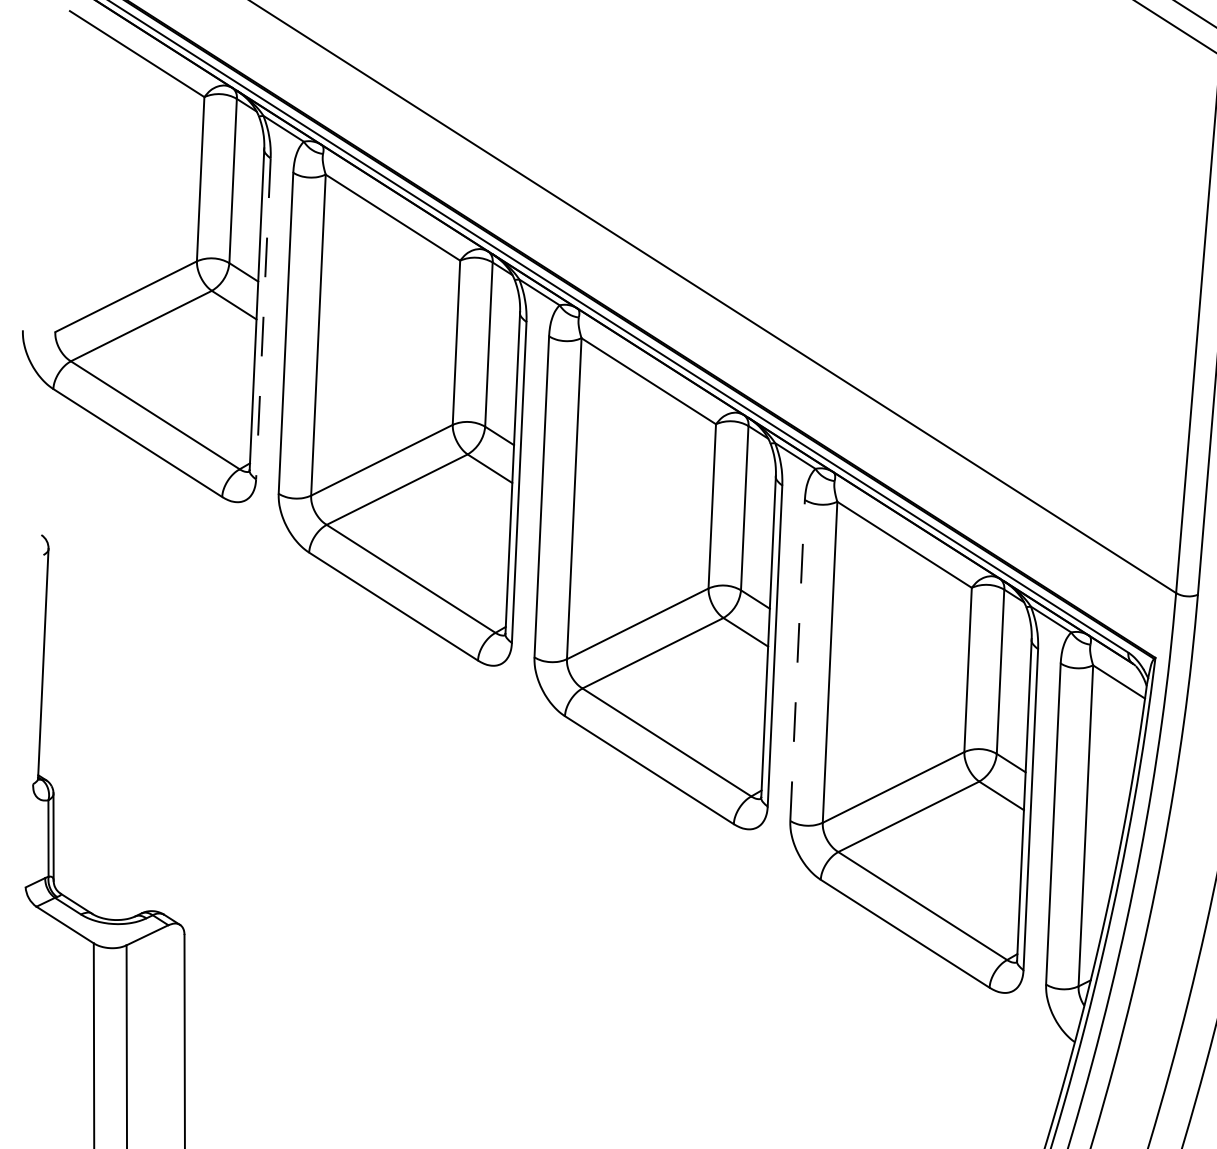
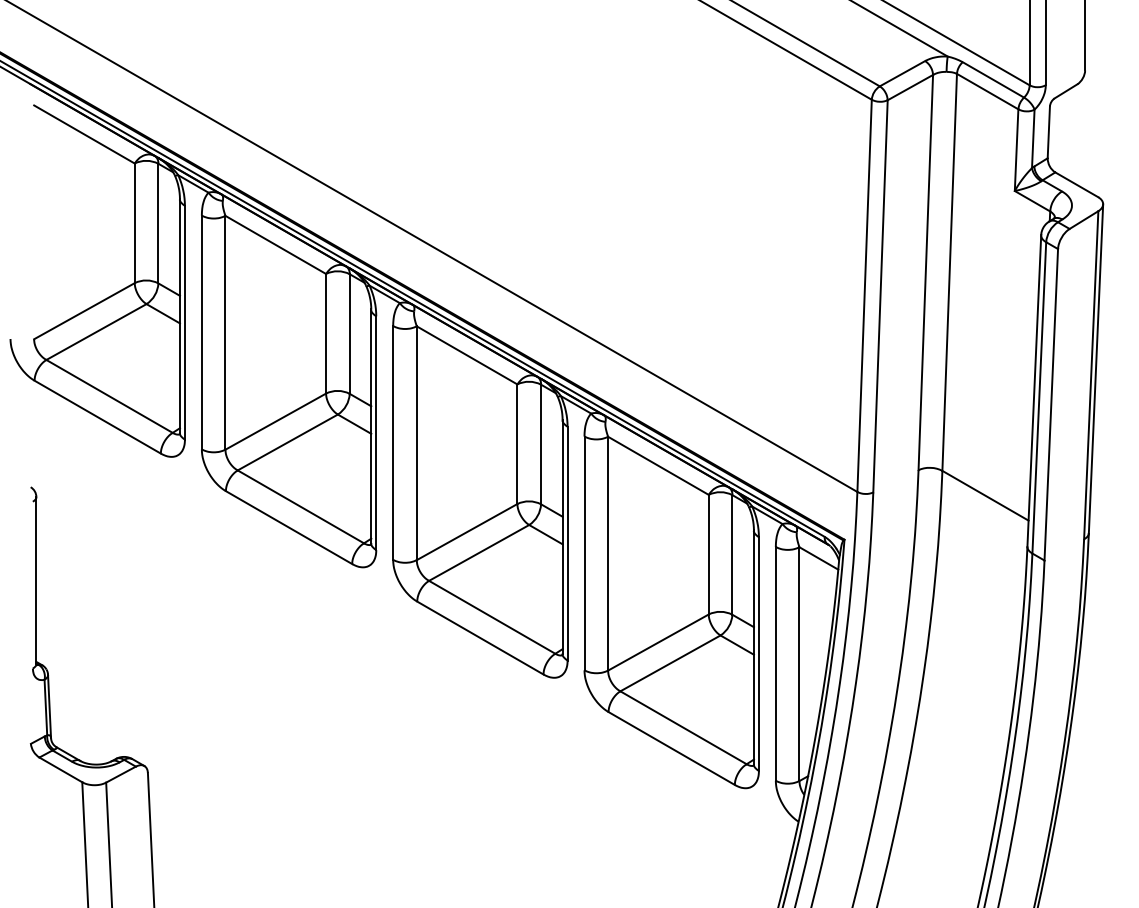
line: (262, 318) -> (184, 322), dashed -> solid
line: (797, 660) -> (584, 553), dashed -> solid

